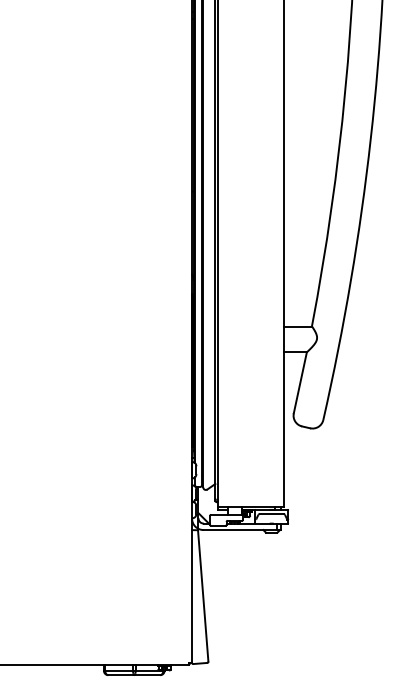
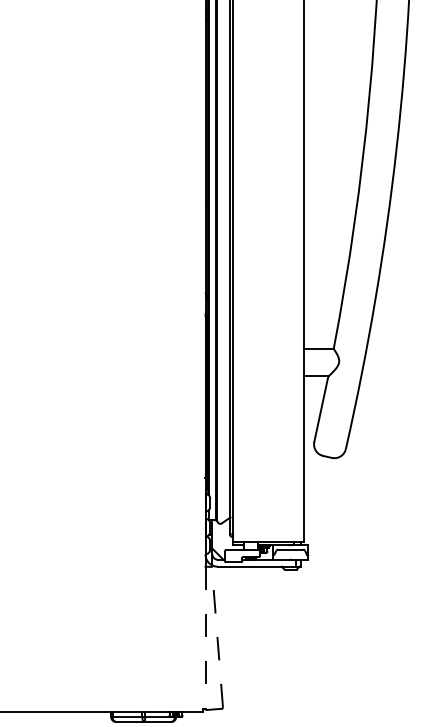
line: (203, 595) -> (217, 636), solid -> dashed
line: (192, 596) -> (205, 637), solid -> dashed

